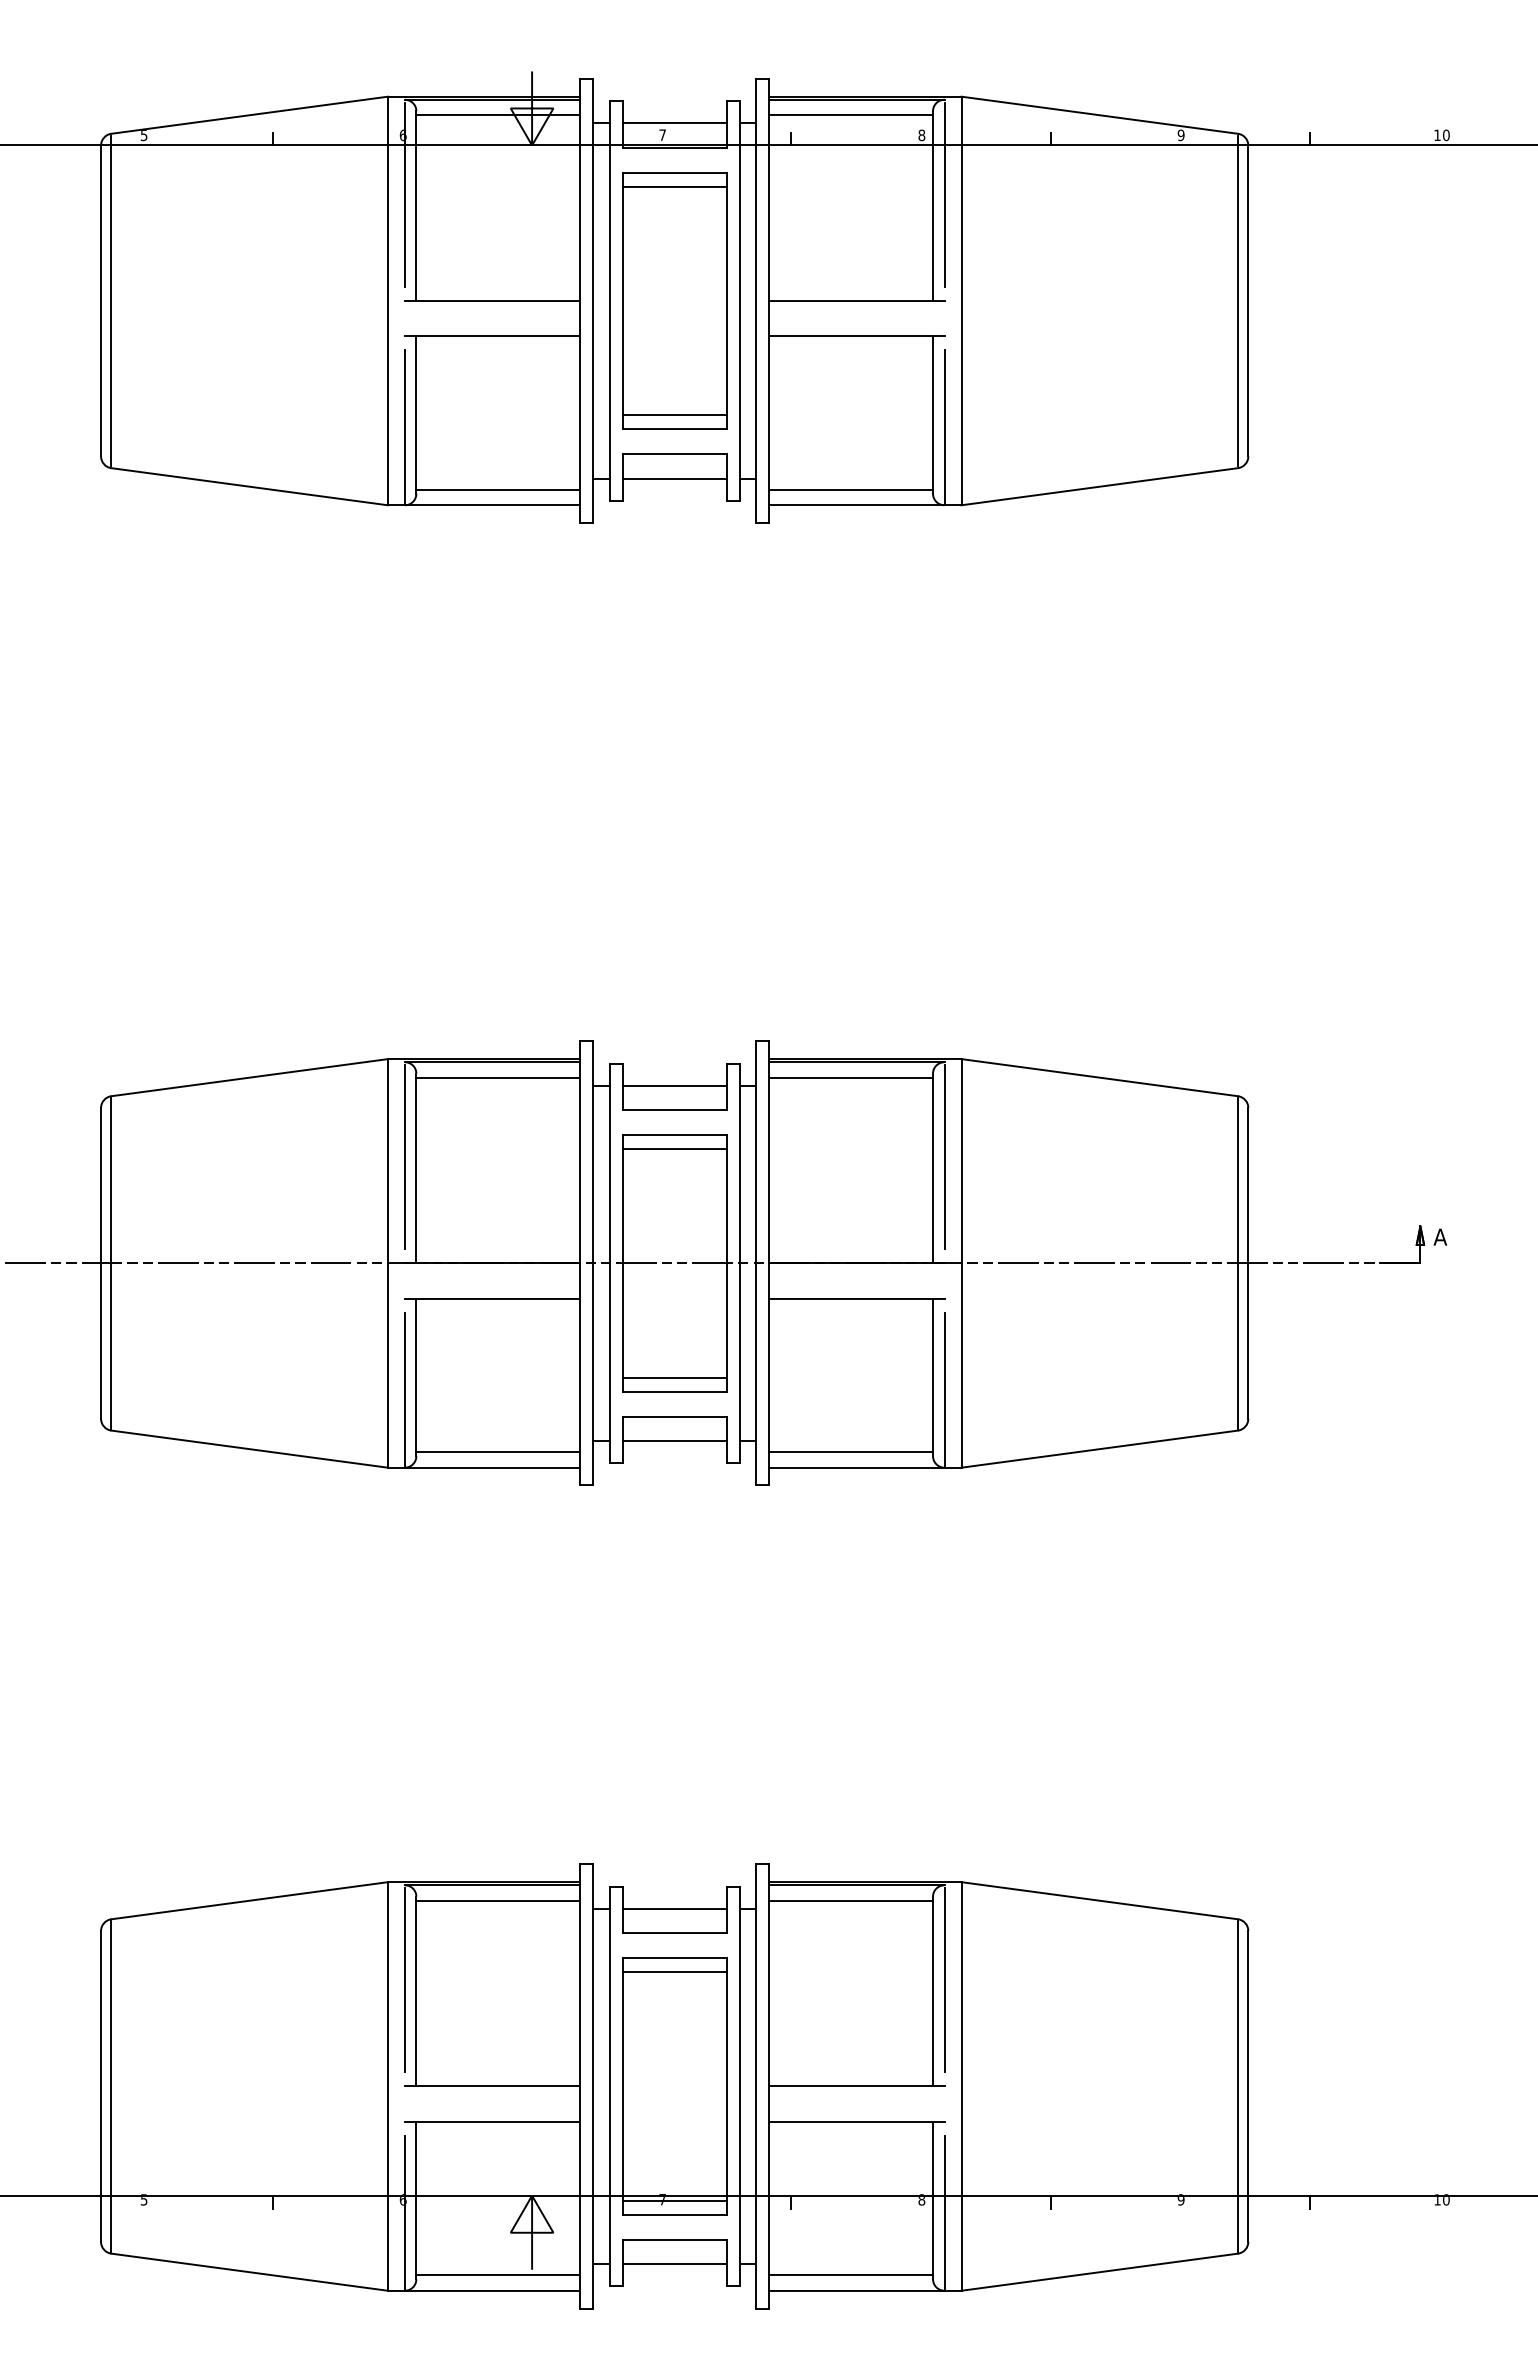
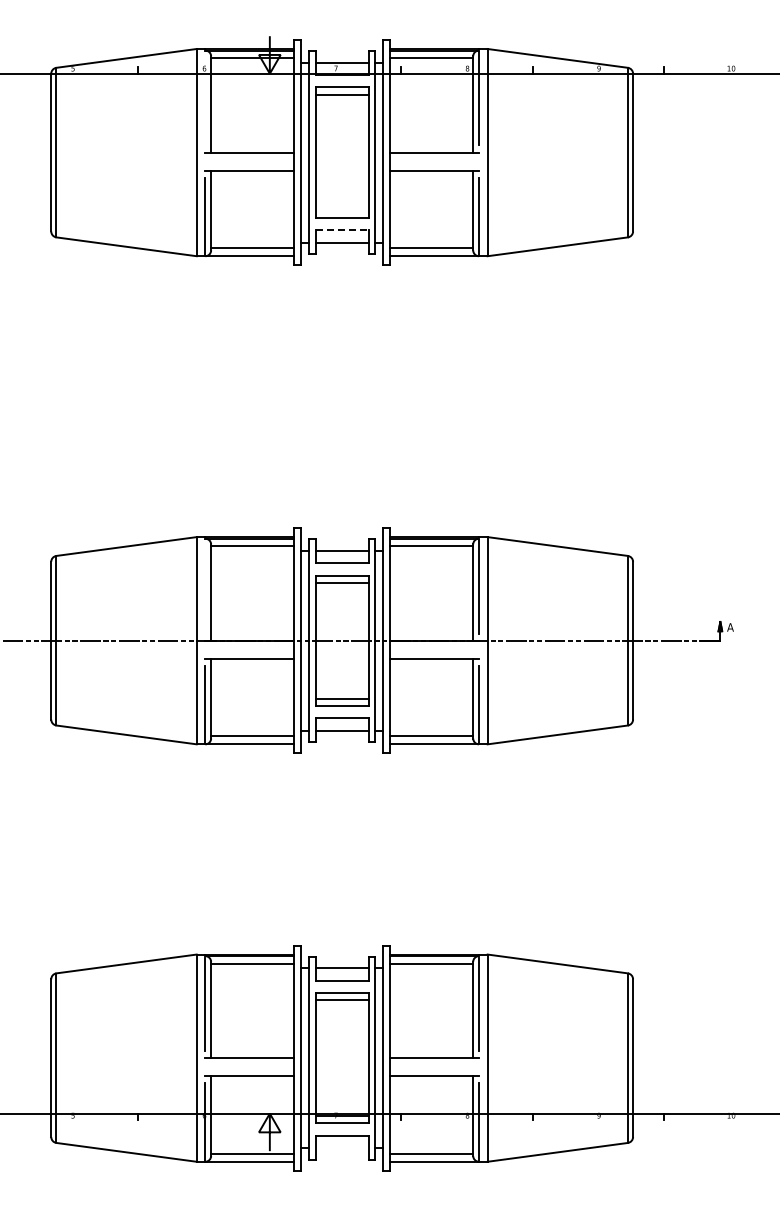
line: (405, 194) -> (205, 98), removed
line: (673, 415) -> (341, 210), removed
line: (675, 454) -> (342, 230), solid -> dashed
line: (405, 1156) -> (205, 586), removed
line: (673, 2264) -> (341, 1148), removed

